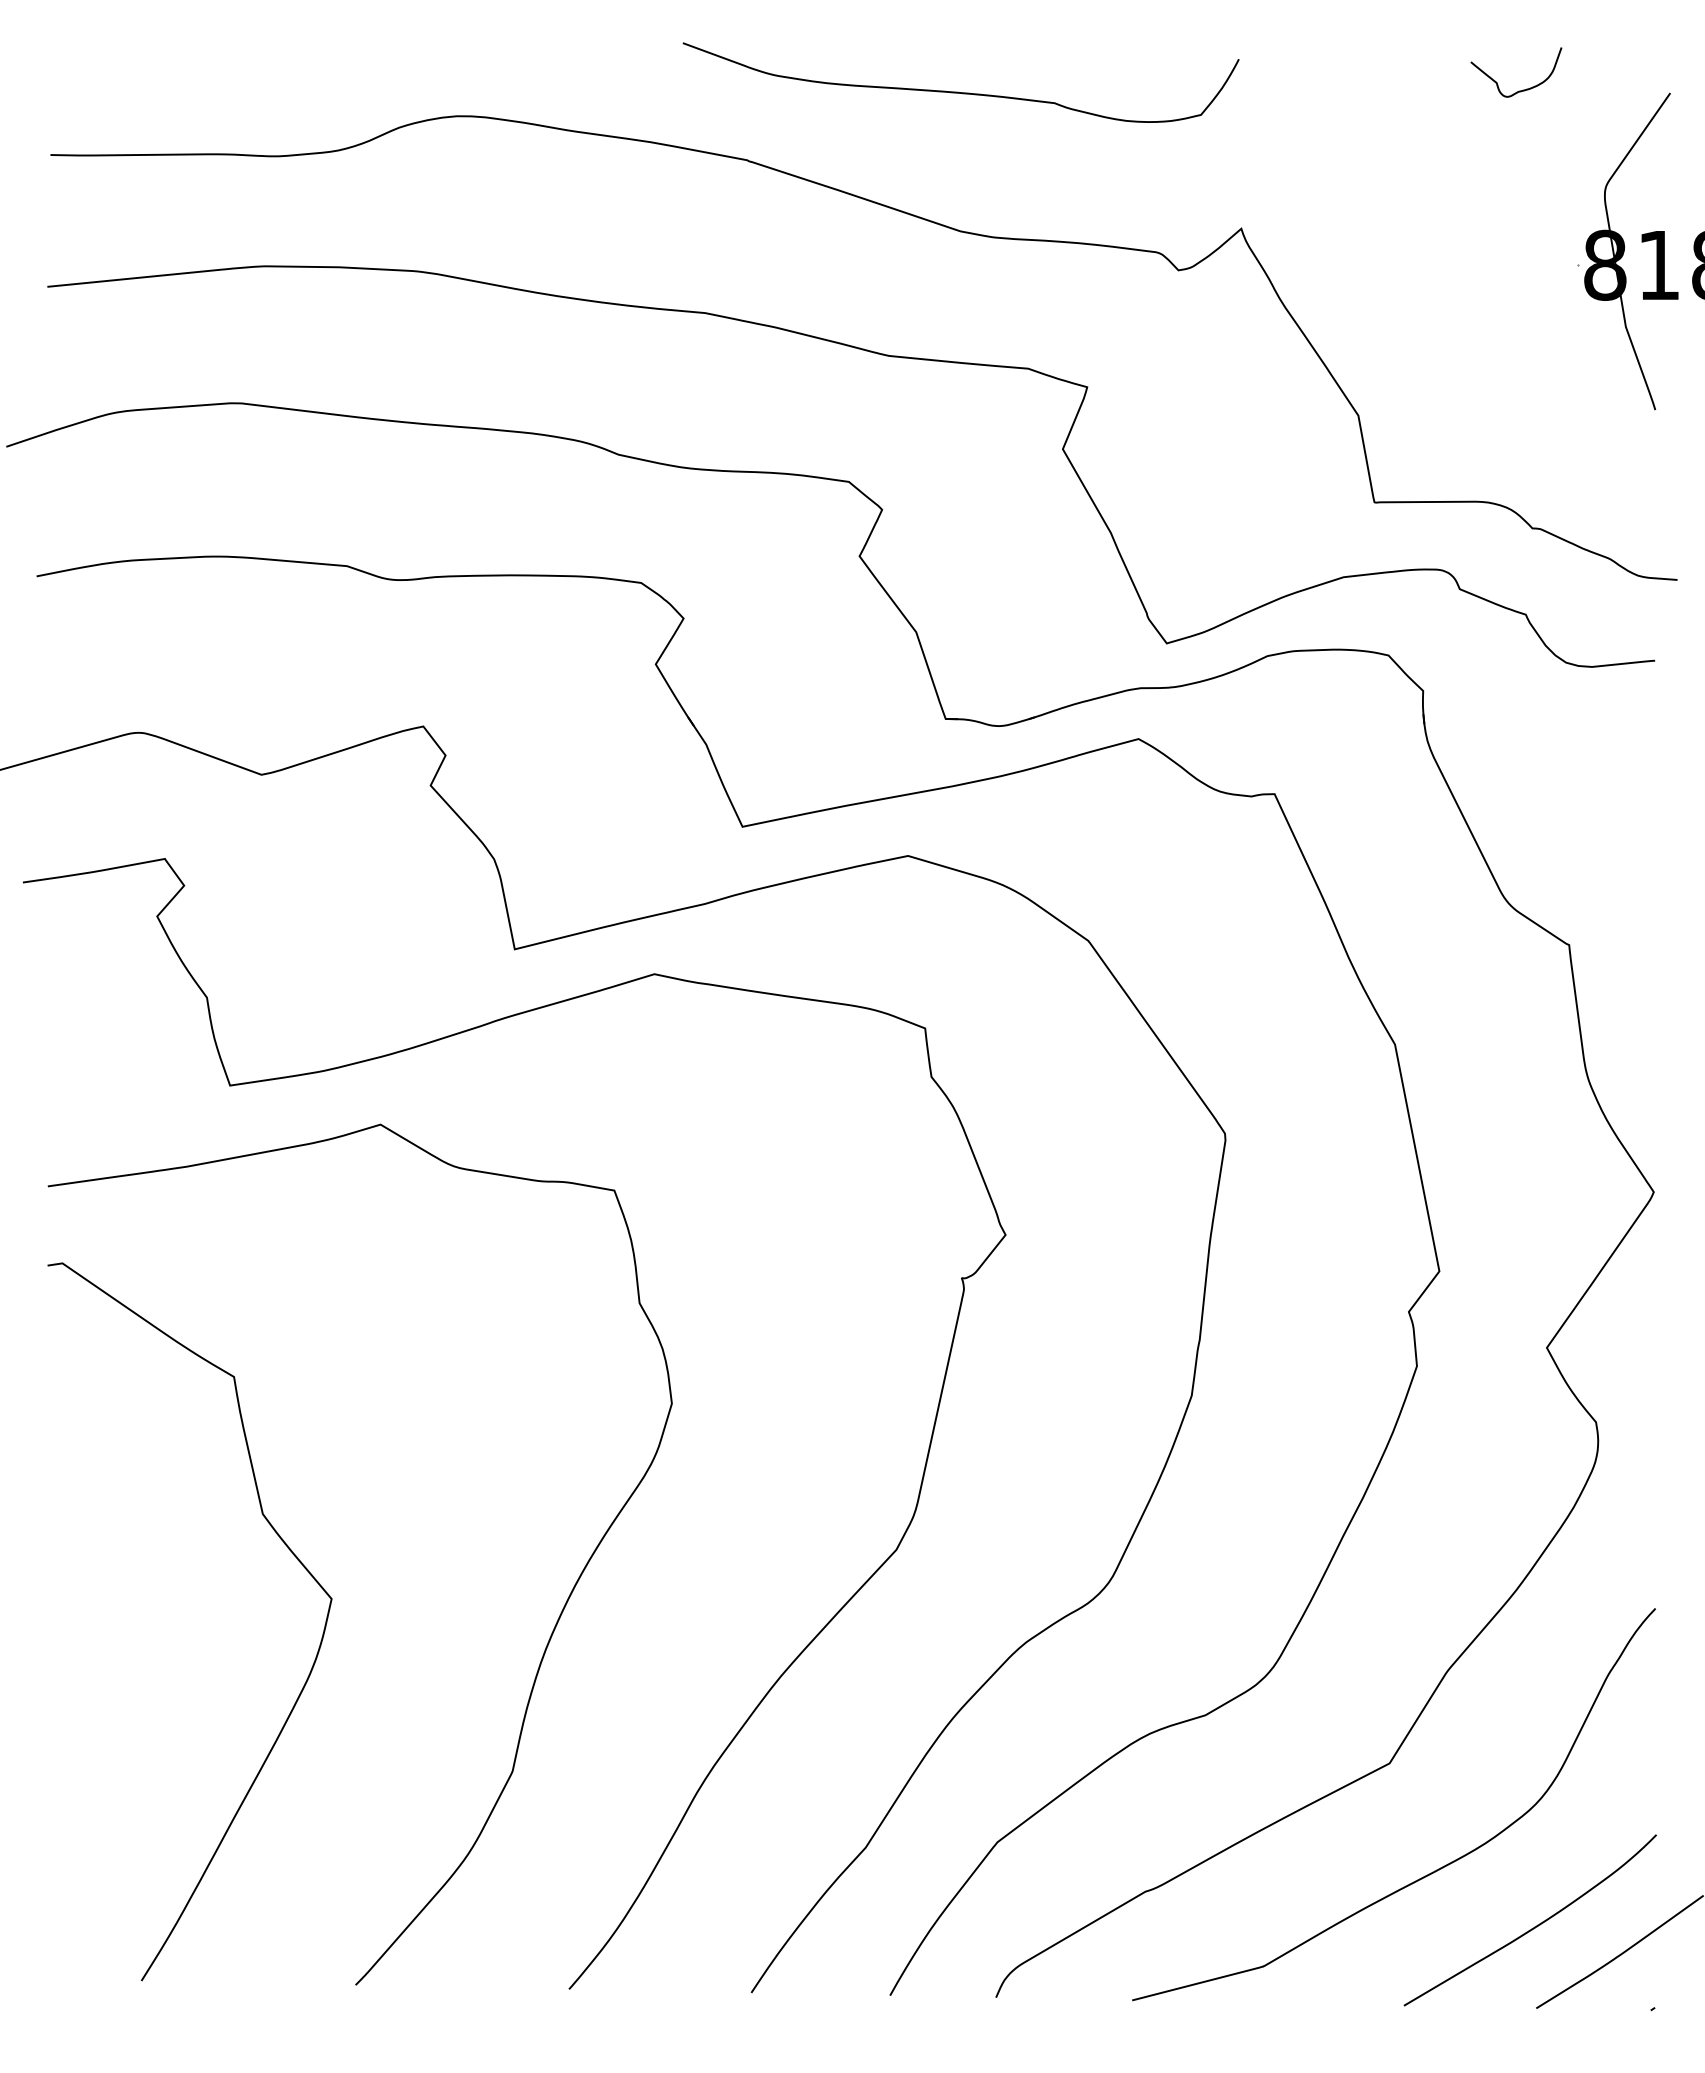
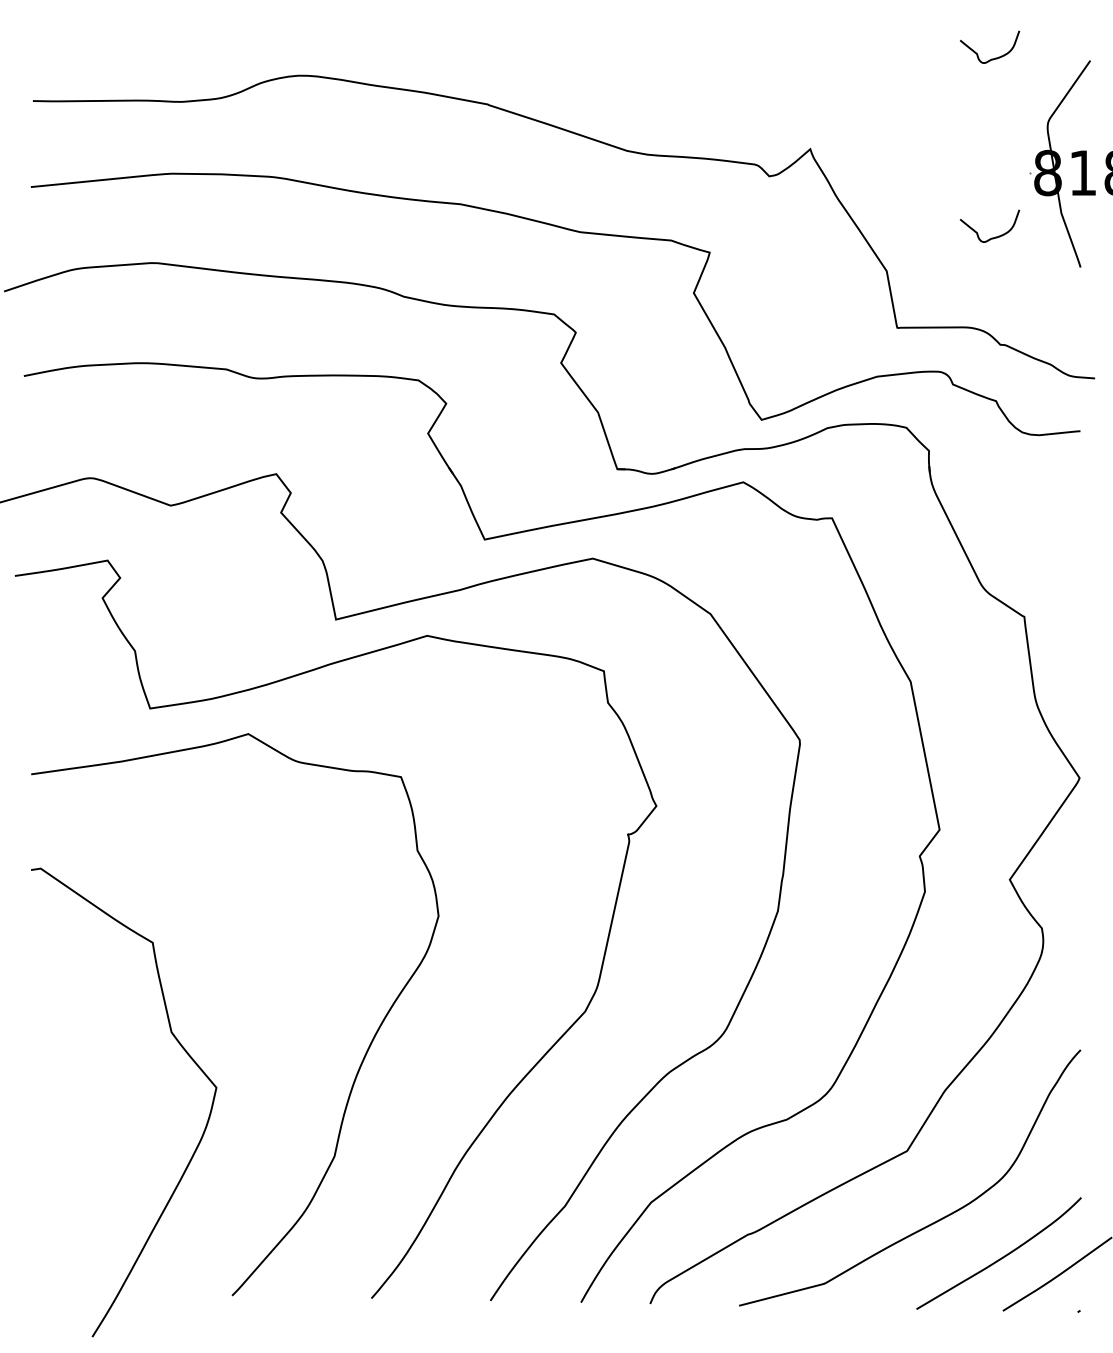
curve: (961, 91) -> (627, 59), removed
curve: (1518, 364) -> (991, 237), added
curve: (282, 1543) -> (184, 1051), moved

